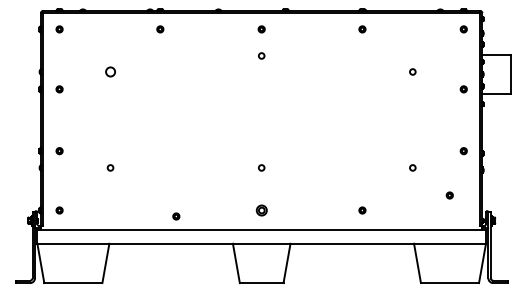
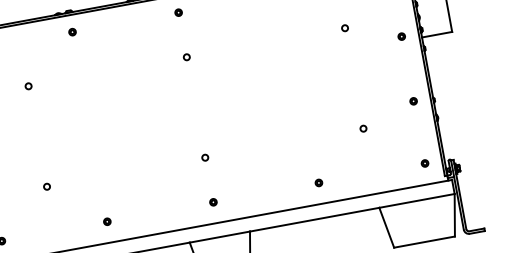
circle: (261, 55) -> (186, 56), moved
circle: (110, 71) -> (28, 85), size x0.62
part: (449, 195) -> (424, 163), moved
part: (261, 210) -> (213, 202), size x0.62
part: (176, 216) -> (107, 221), moved

